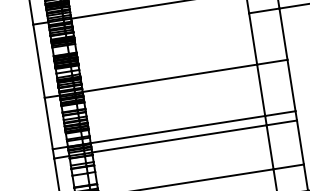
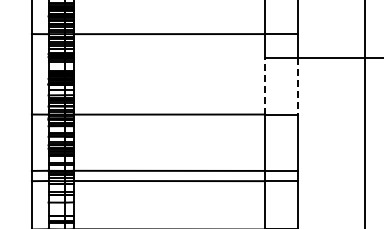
line: (283, 34) -> (298, 86), solid -> dashed
line: (253, 38) -> (265, 85), solid -> dashed

